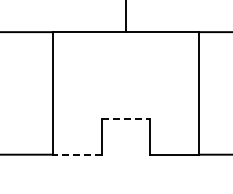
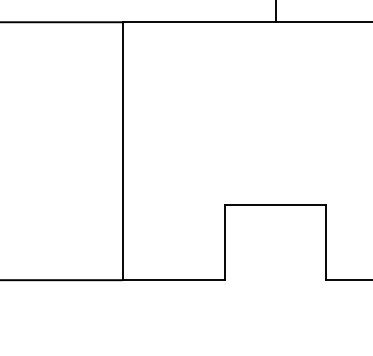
line: (126, 119) -> (276, 206), dashed -> solid
line: (77, 154) -> (173, 279), dashed -> solid

